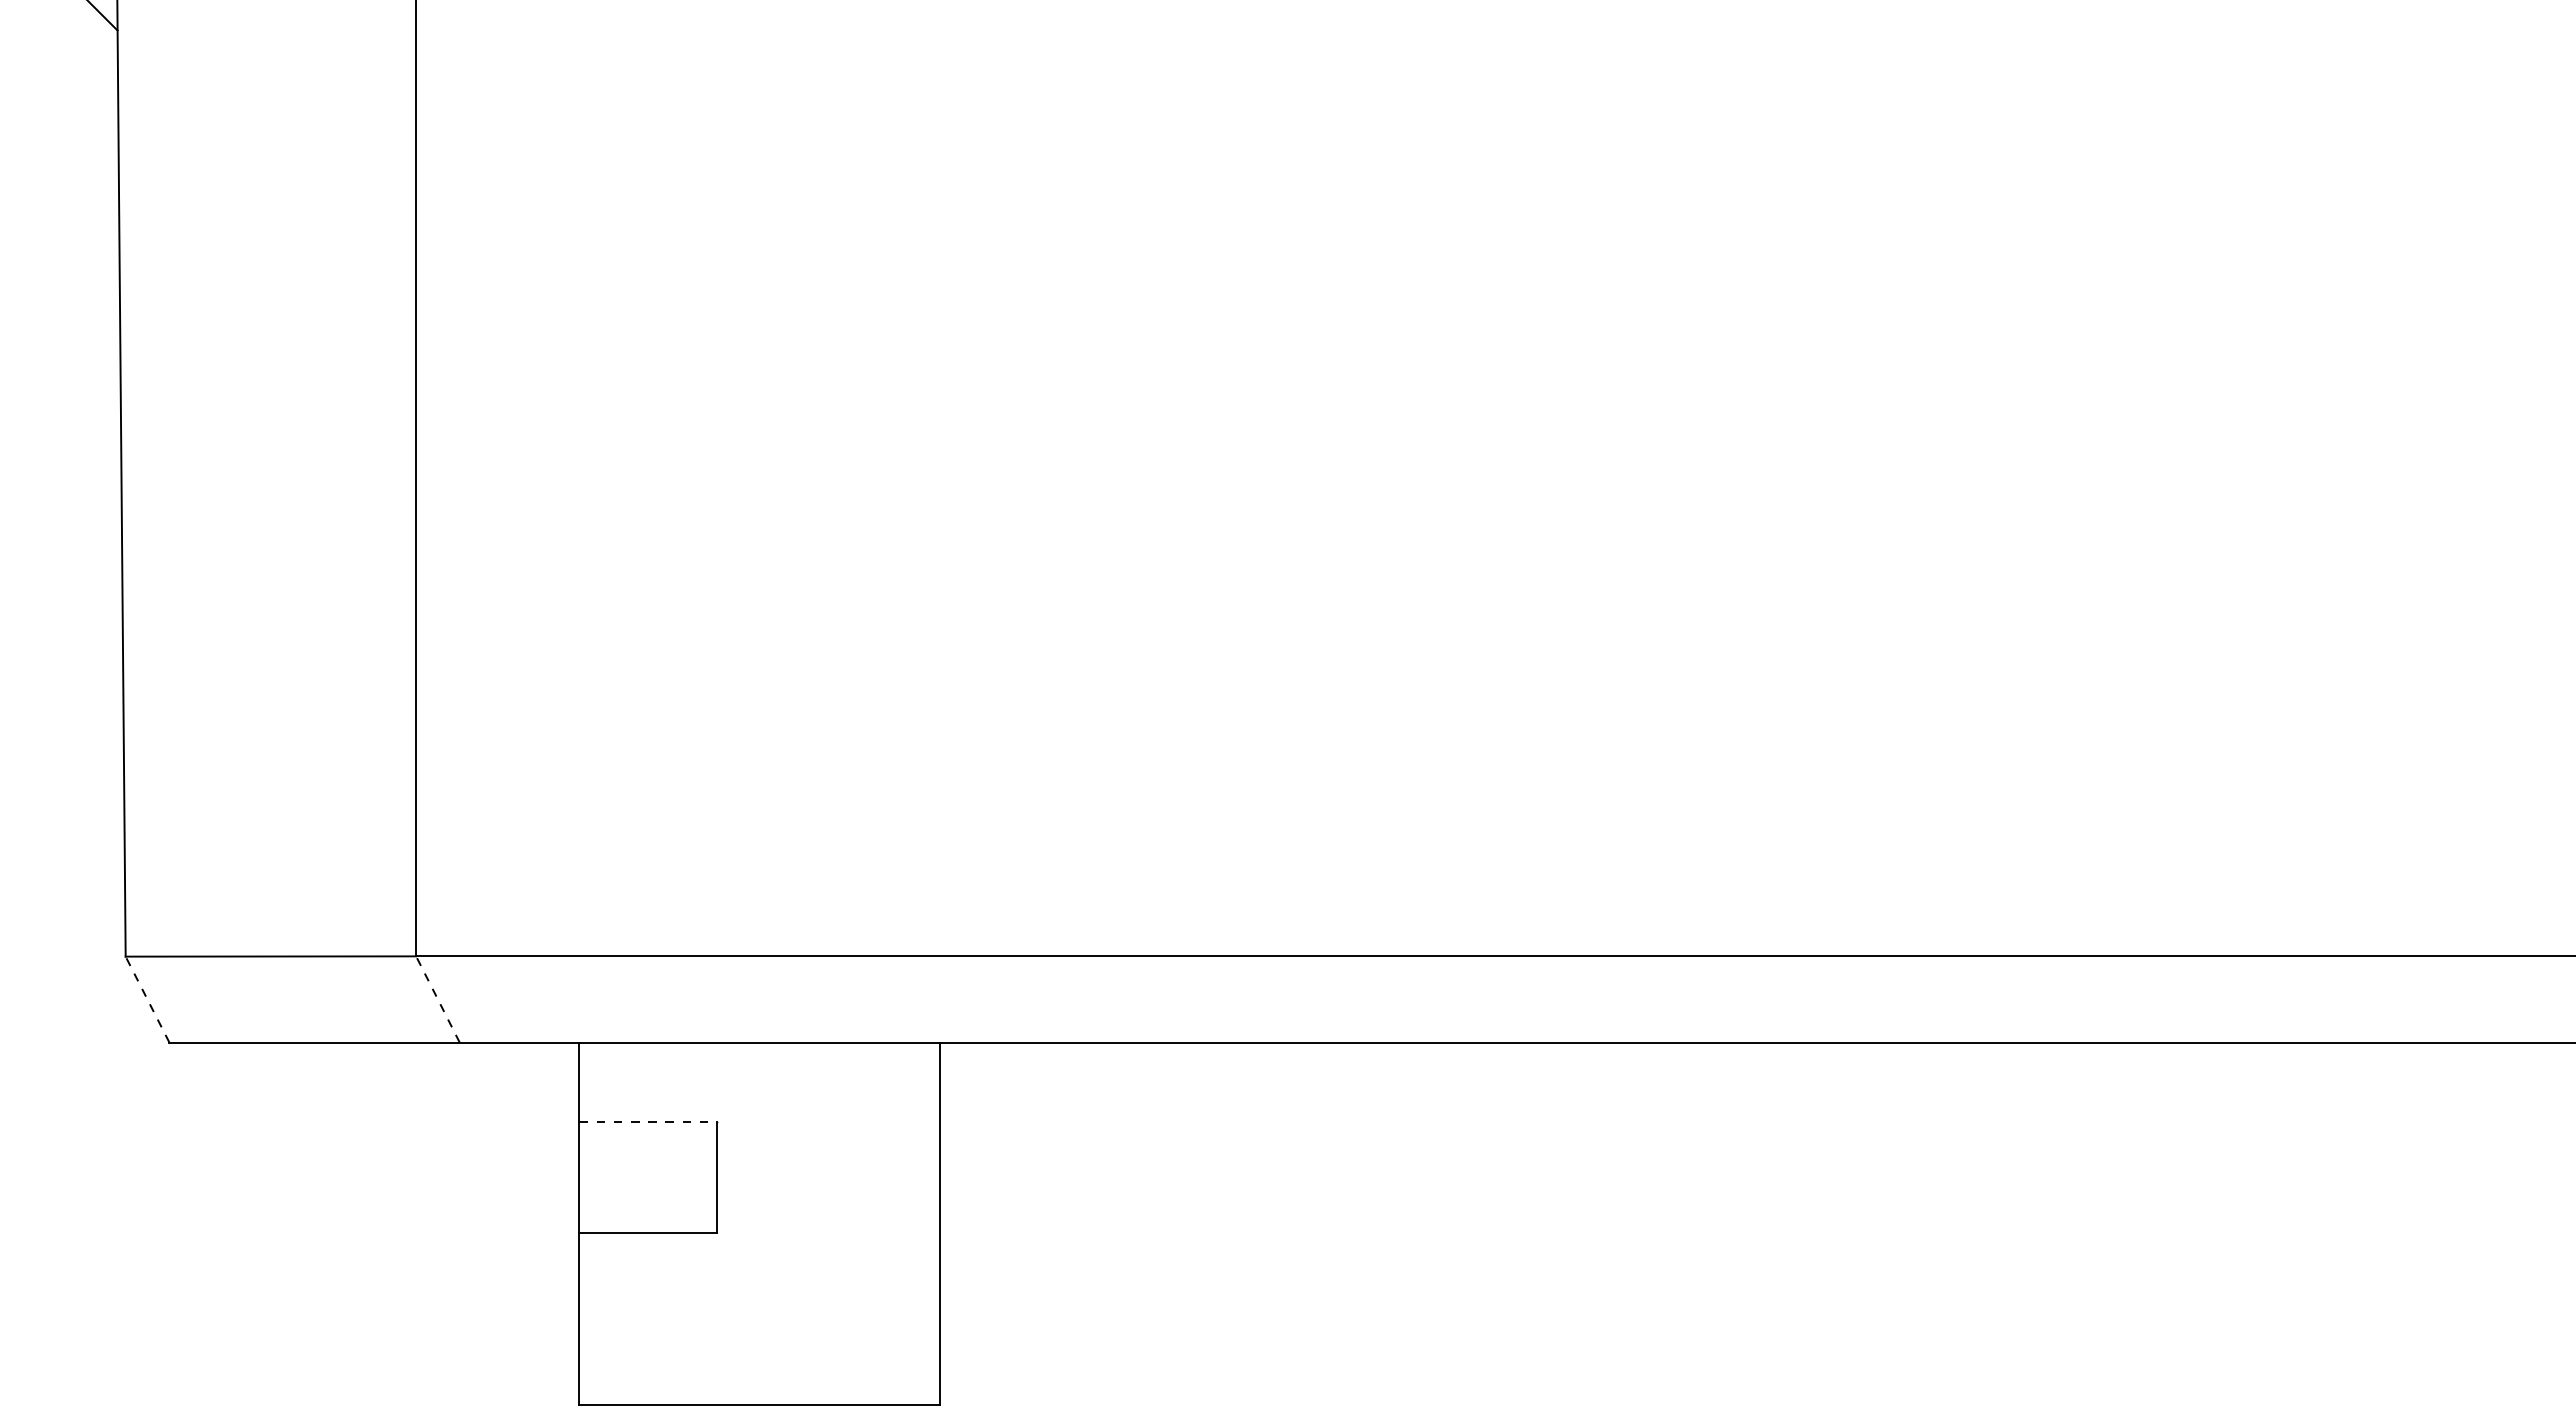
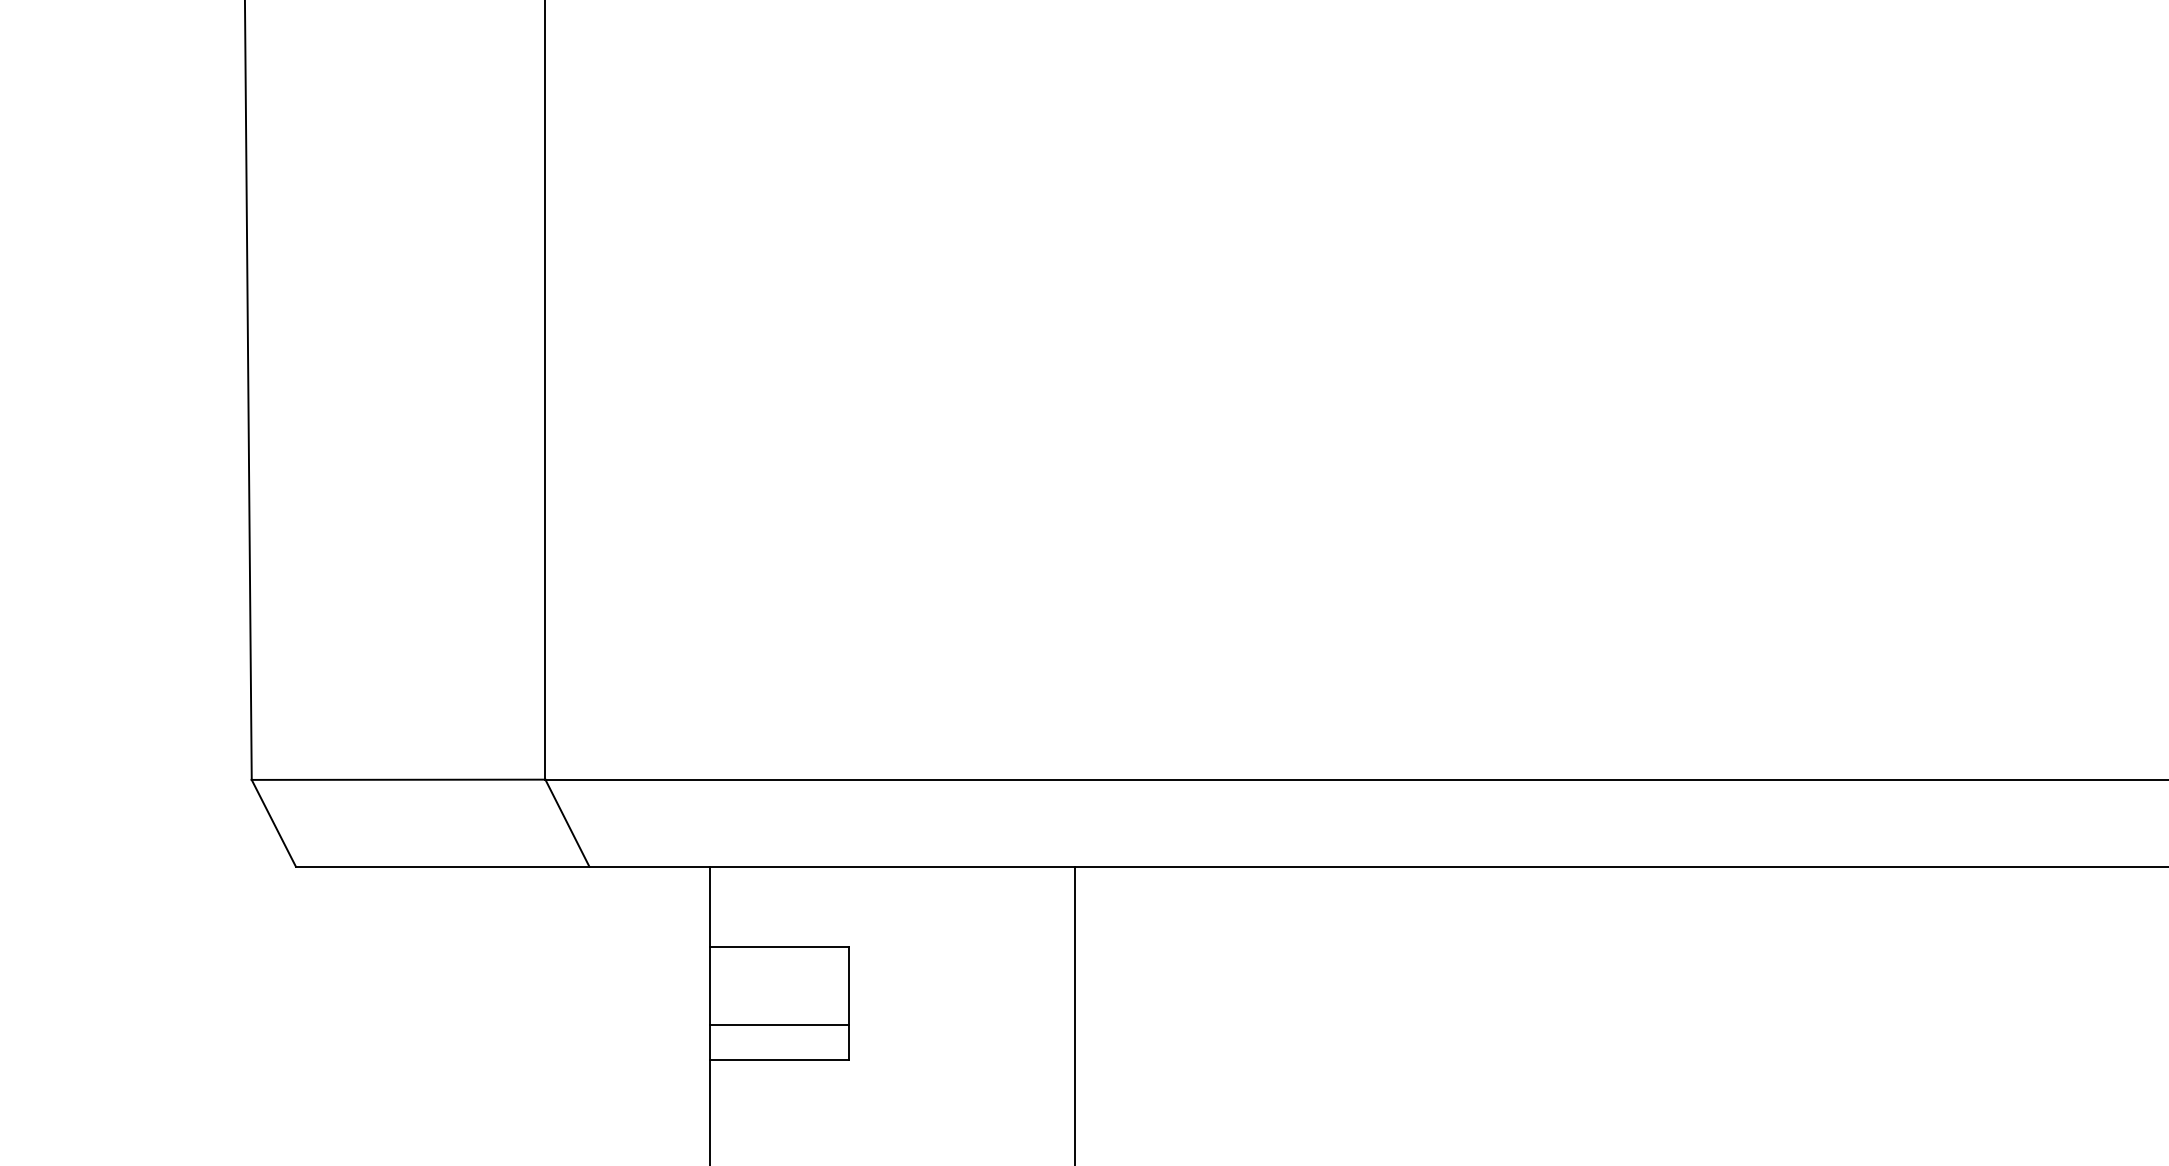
line: (147, 999) -> (273, 823), dashed -> solid
line: (437, 999) -> (566, 823), dashed -> solid
line: (648, 1121) -> (780, 946), dashed -> solid
line: (647, 1199) -> (779, 1025), added

